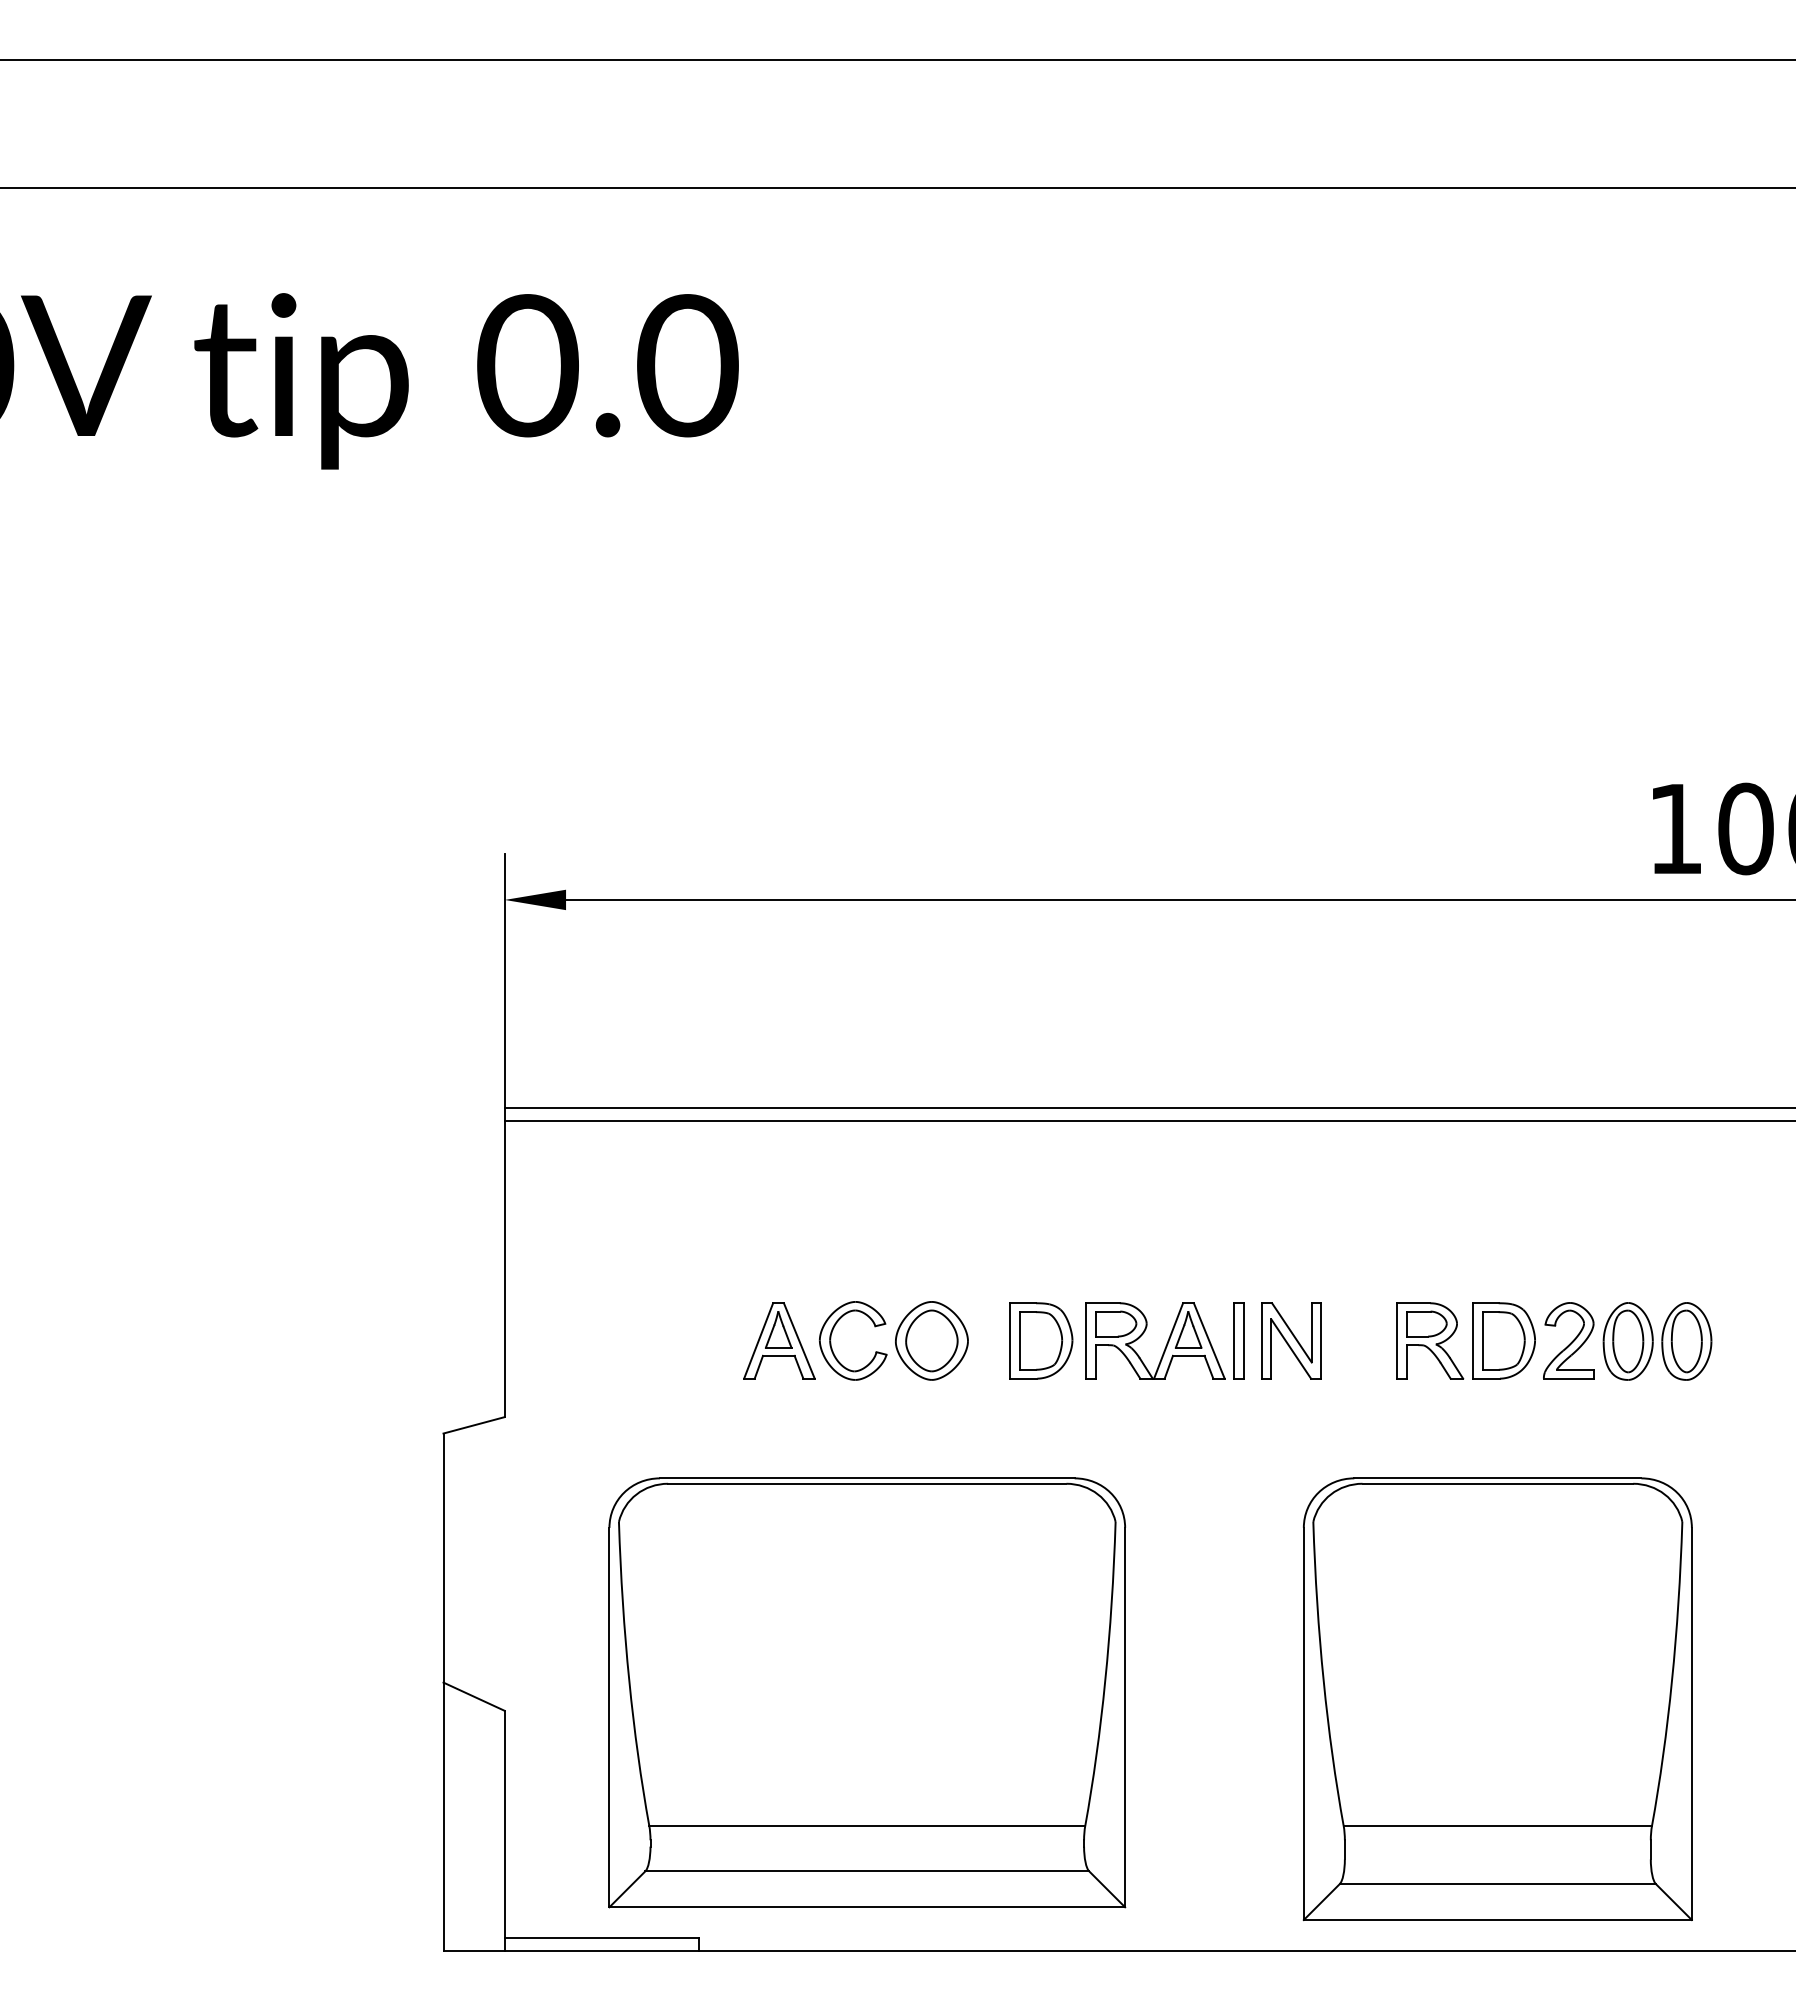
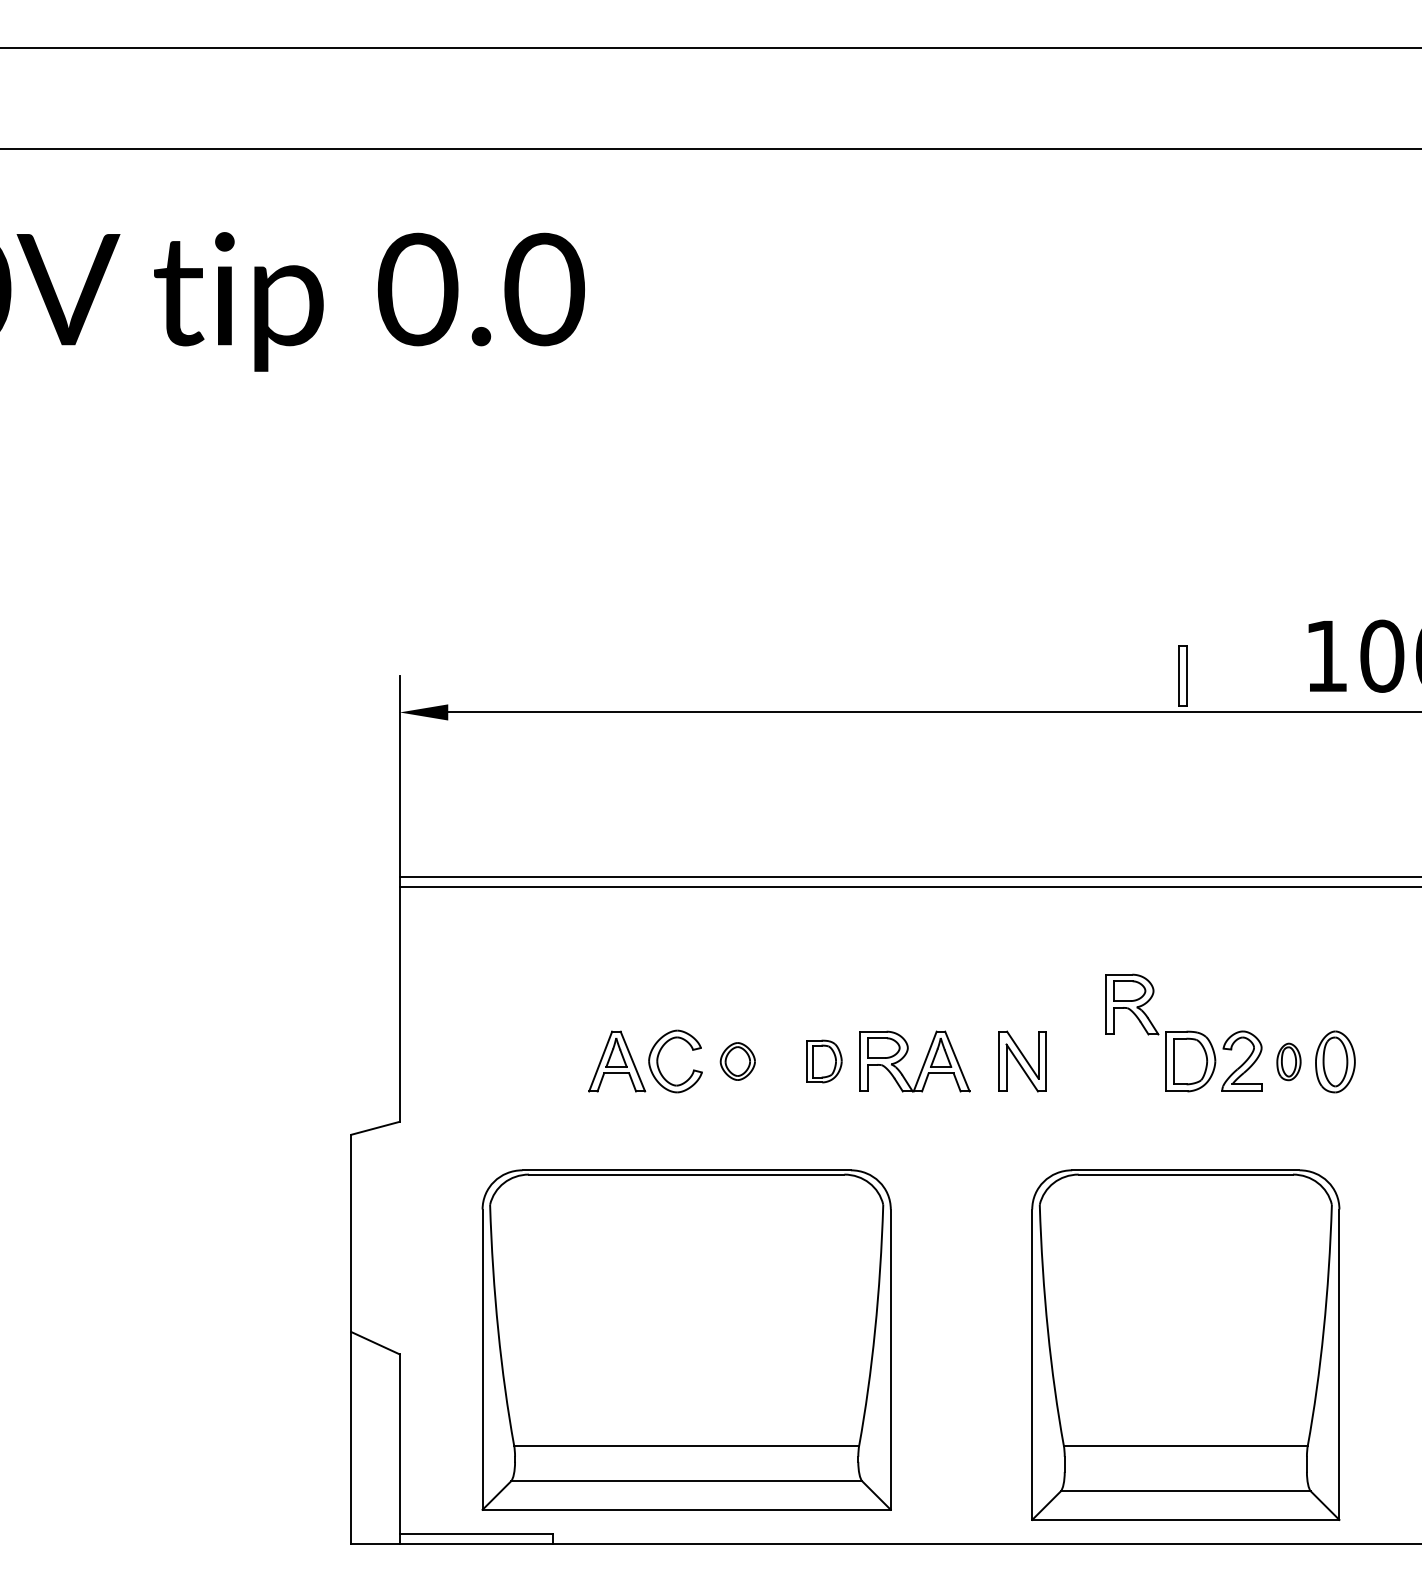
part: (931, 1340) -> (737, 1061), size x0.6
part: (1041, 1340) -> (824, 1061), size x0.7
part: (1238, 1340) -> (1182, 675), moved
part: (1430, 1340) -> (1132, 1004), moved
part: (1627, 1341) -> (1288, 1061), size x0.6

